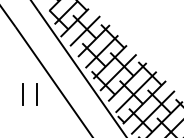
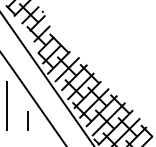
line: (11, 75) -> (7, 105), added
line: (21, 93) -> (15, 120), removed

